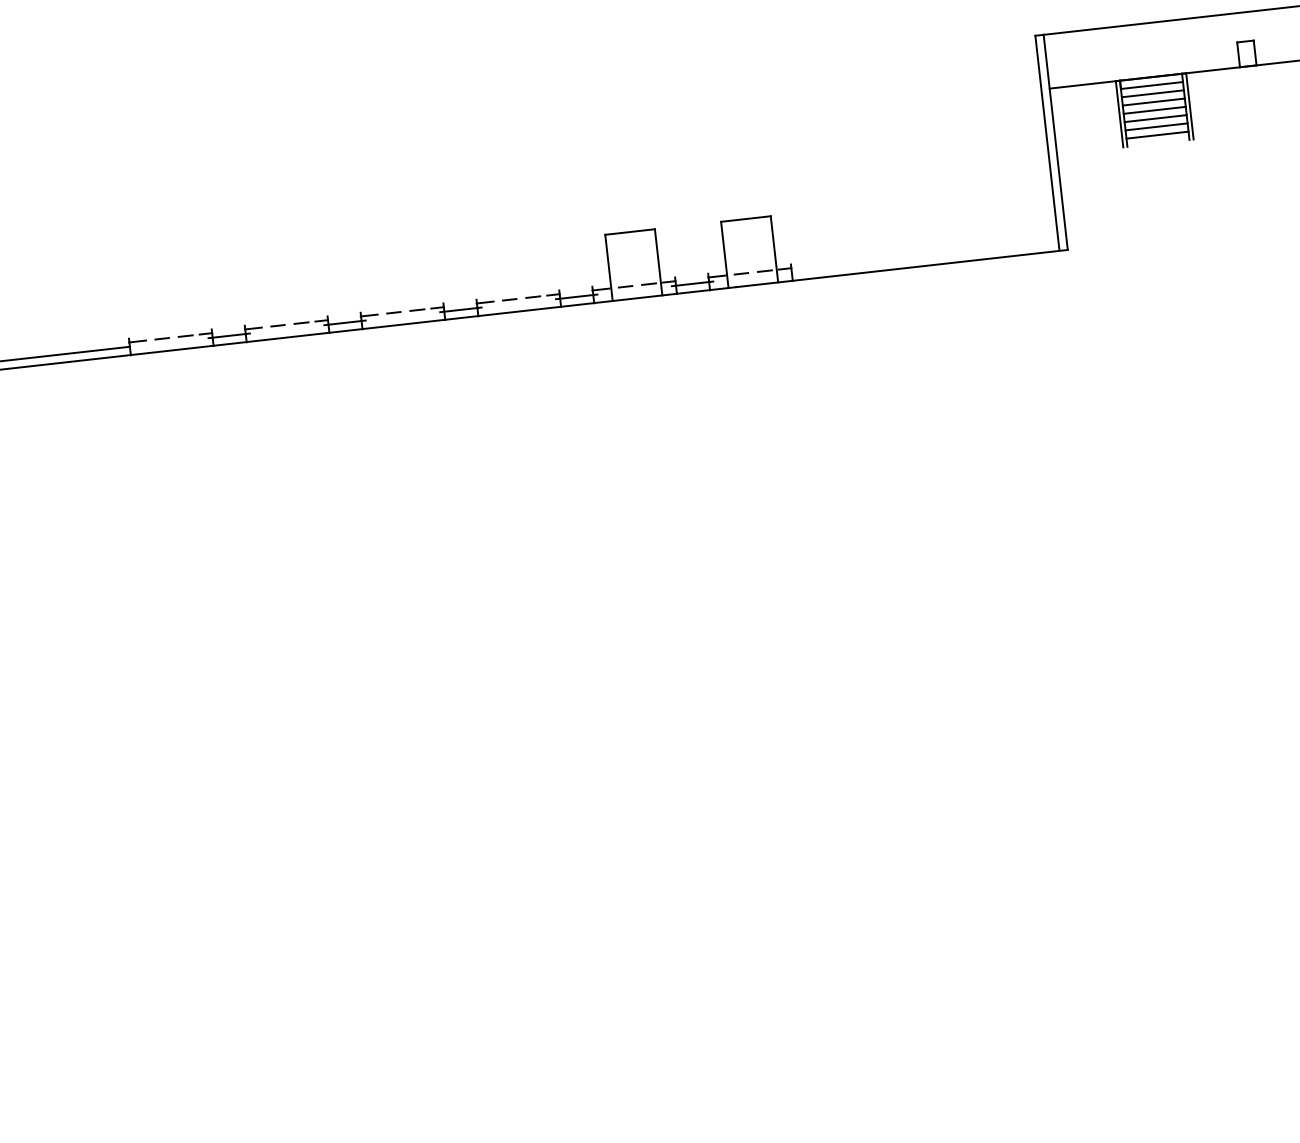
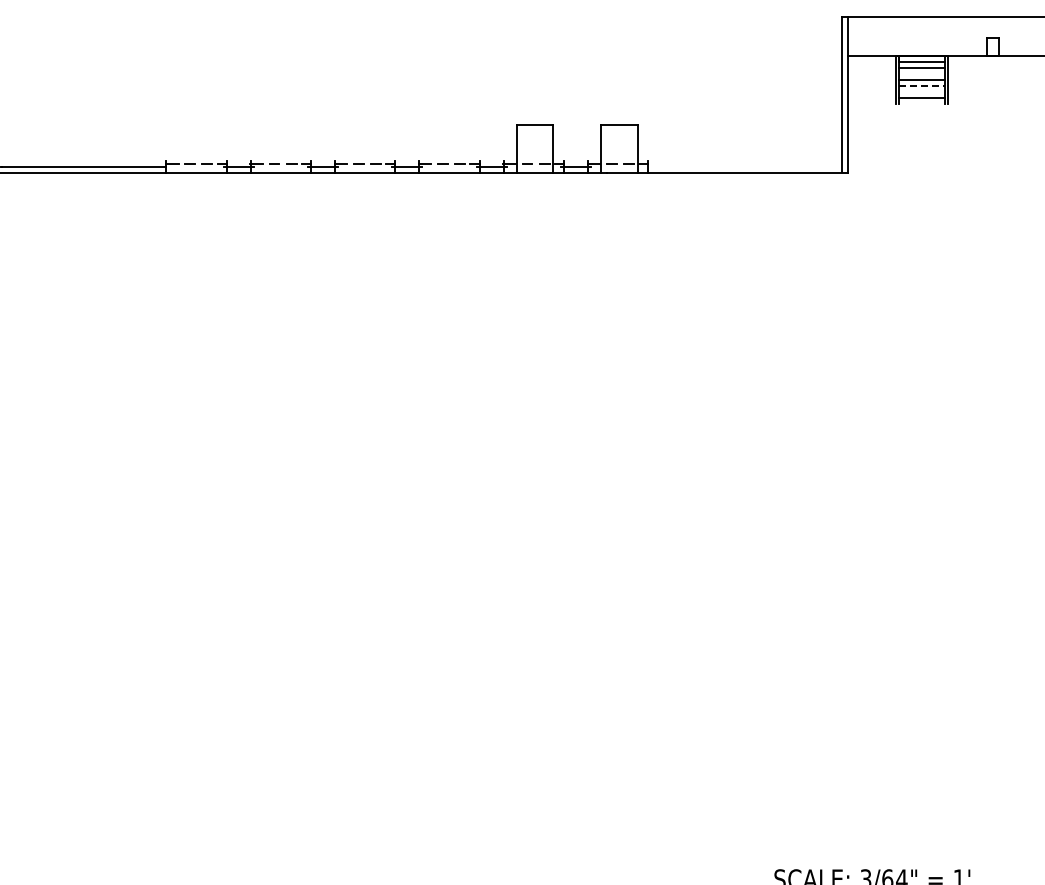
line: (1152, 101) -> (921, 73), removed
line: (1156, 119) -> (922, 86), solid -> dashed
line: (1155, 127) -> (921, 92), removed

